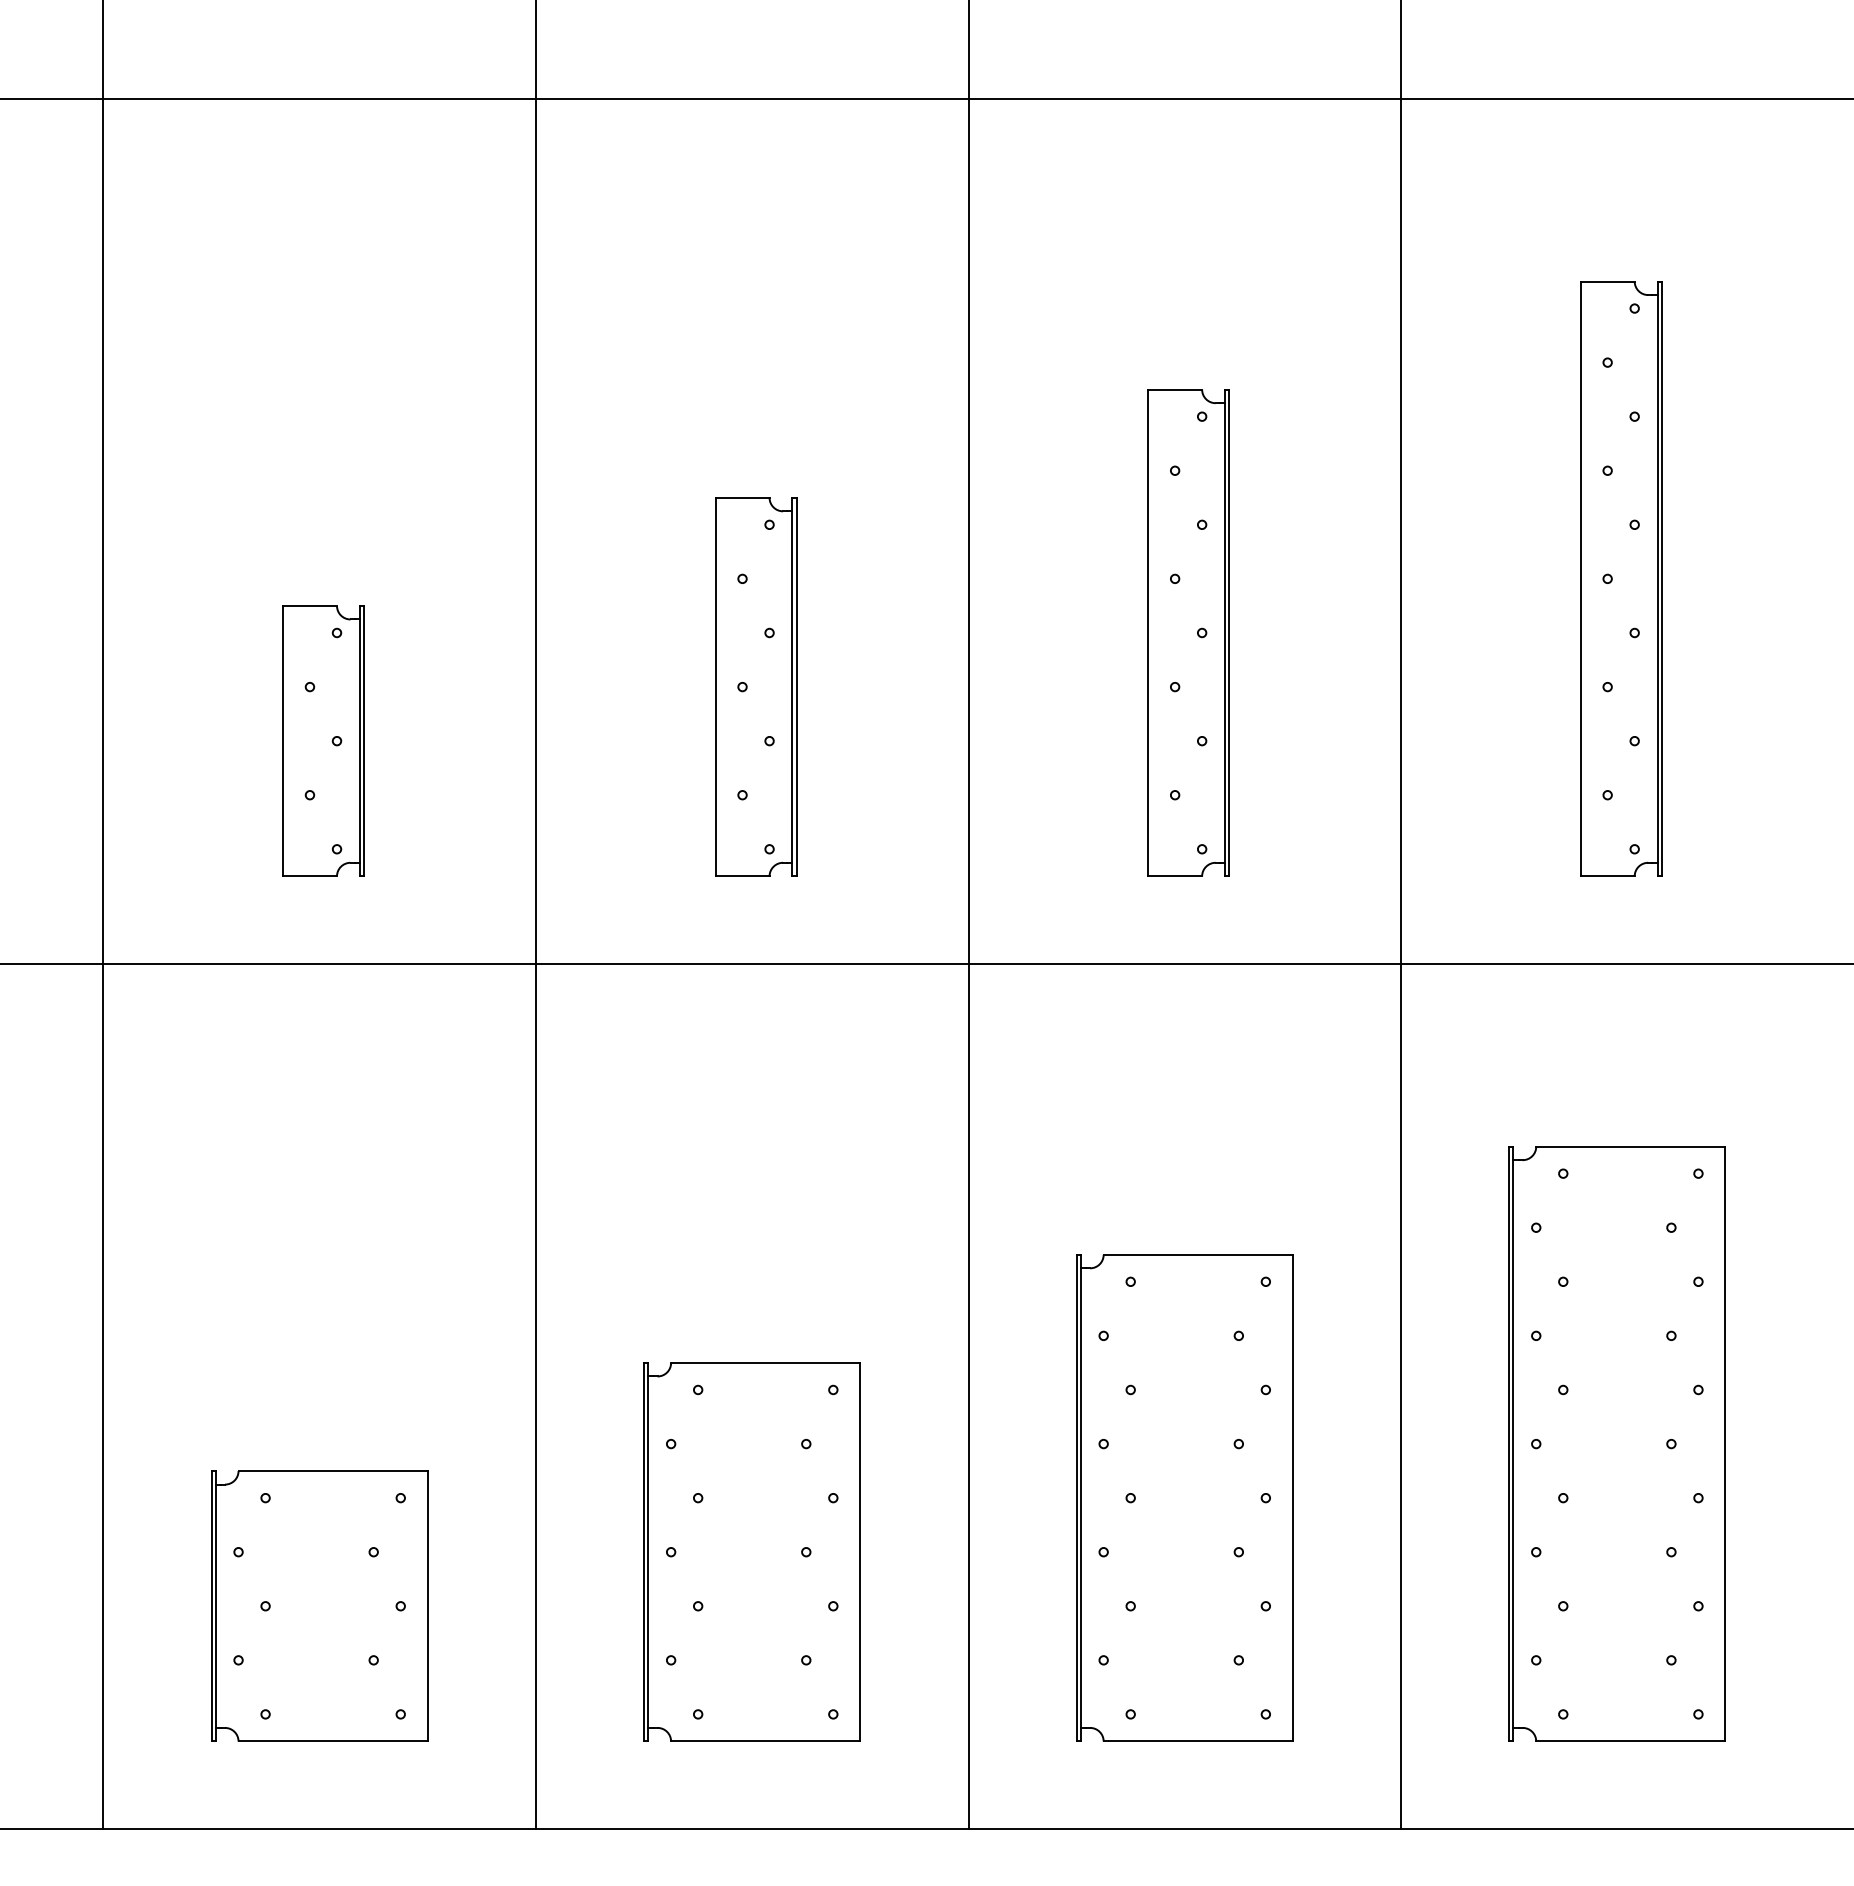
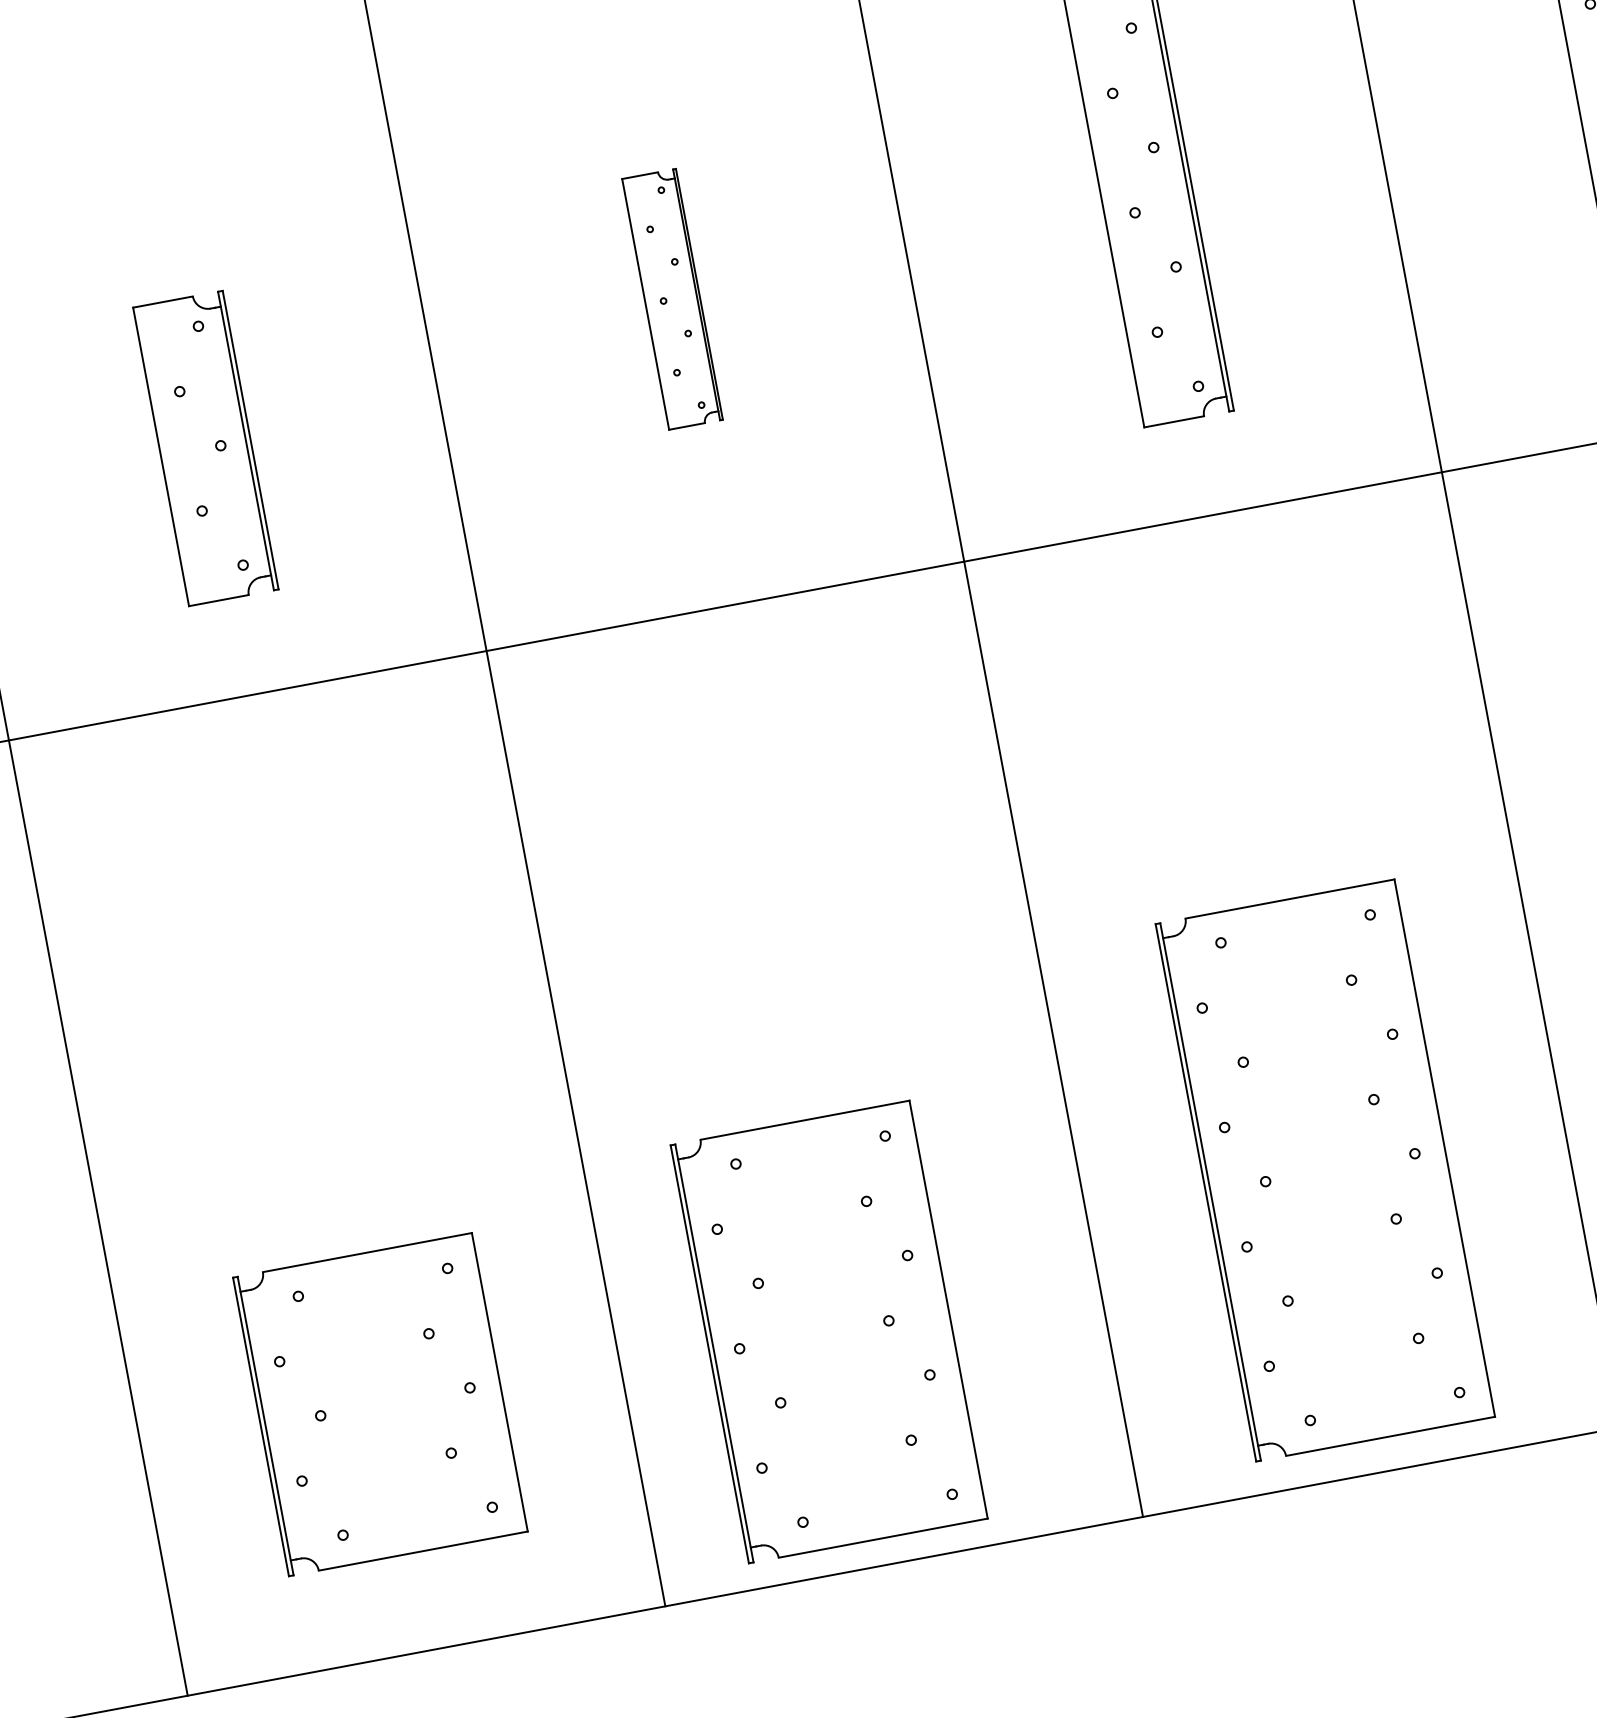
part: (756, 686) -> (672, 298), size x0.6
part: (1184, 1497) -> (1324, 1169), moved
part: (751, 1551) -> (828, 1331), moved

